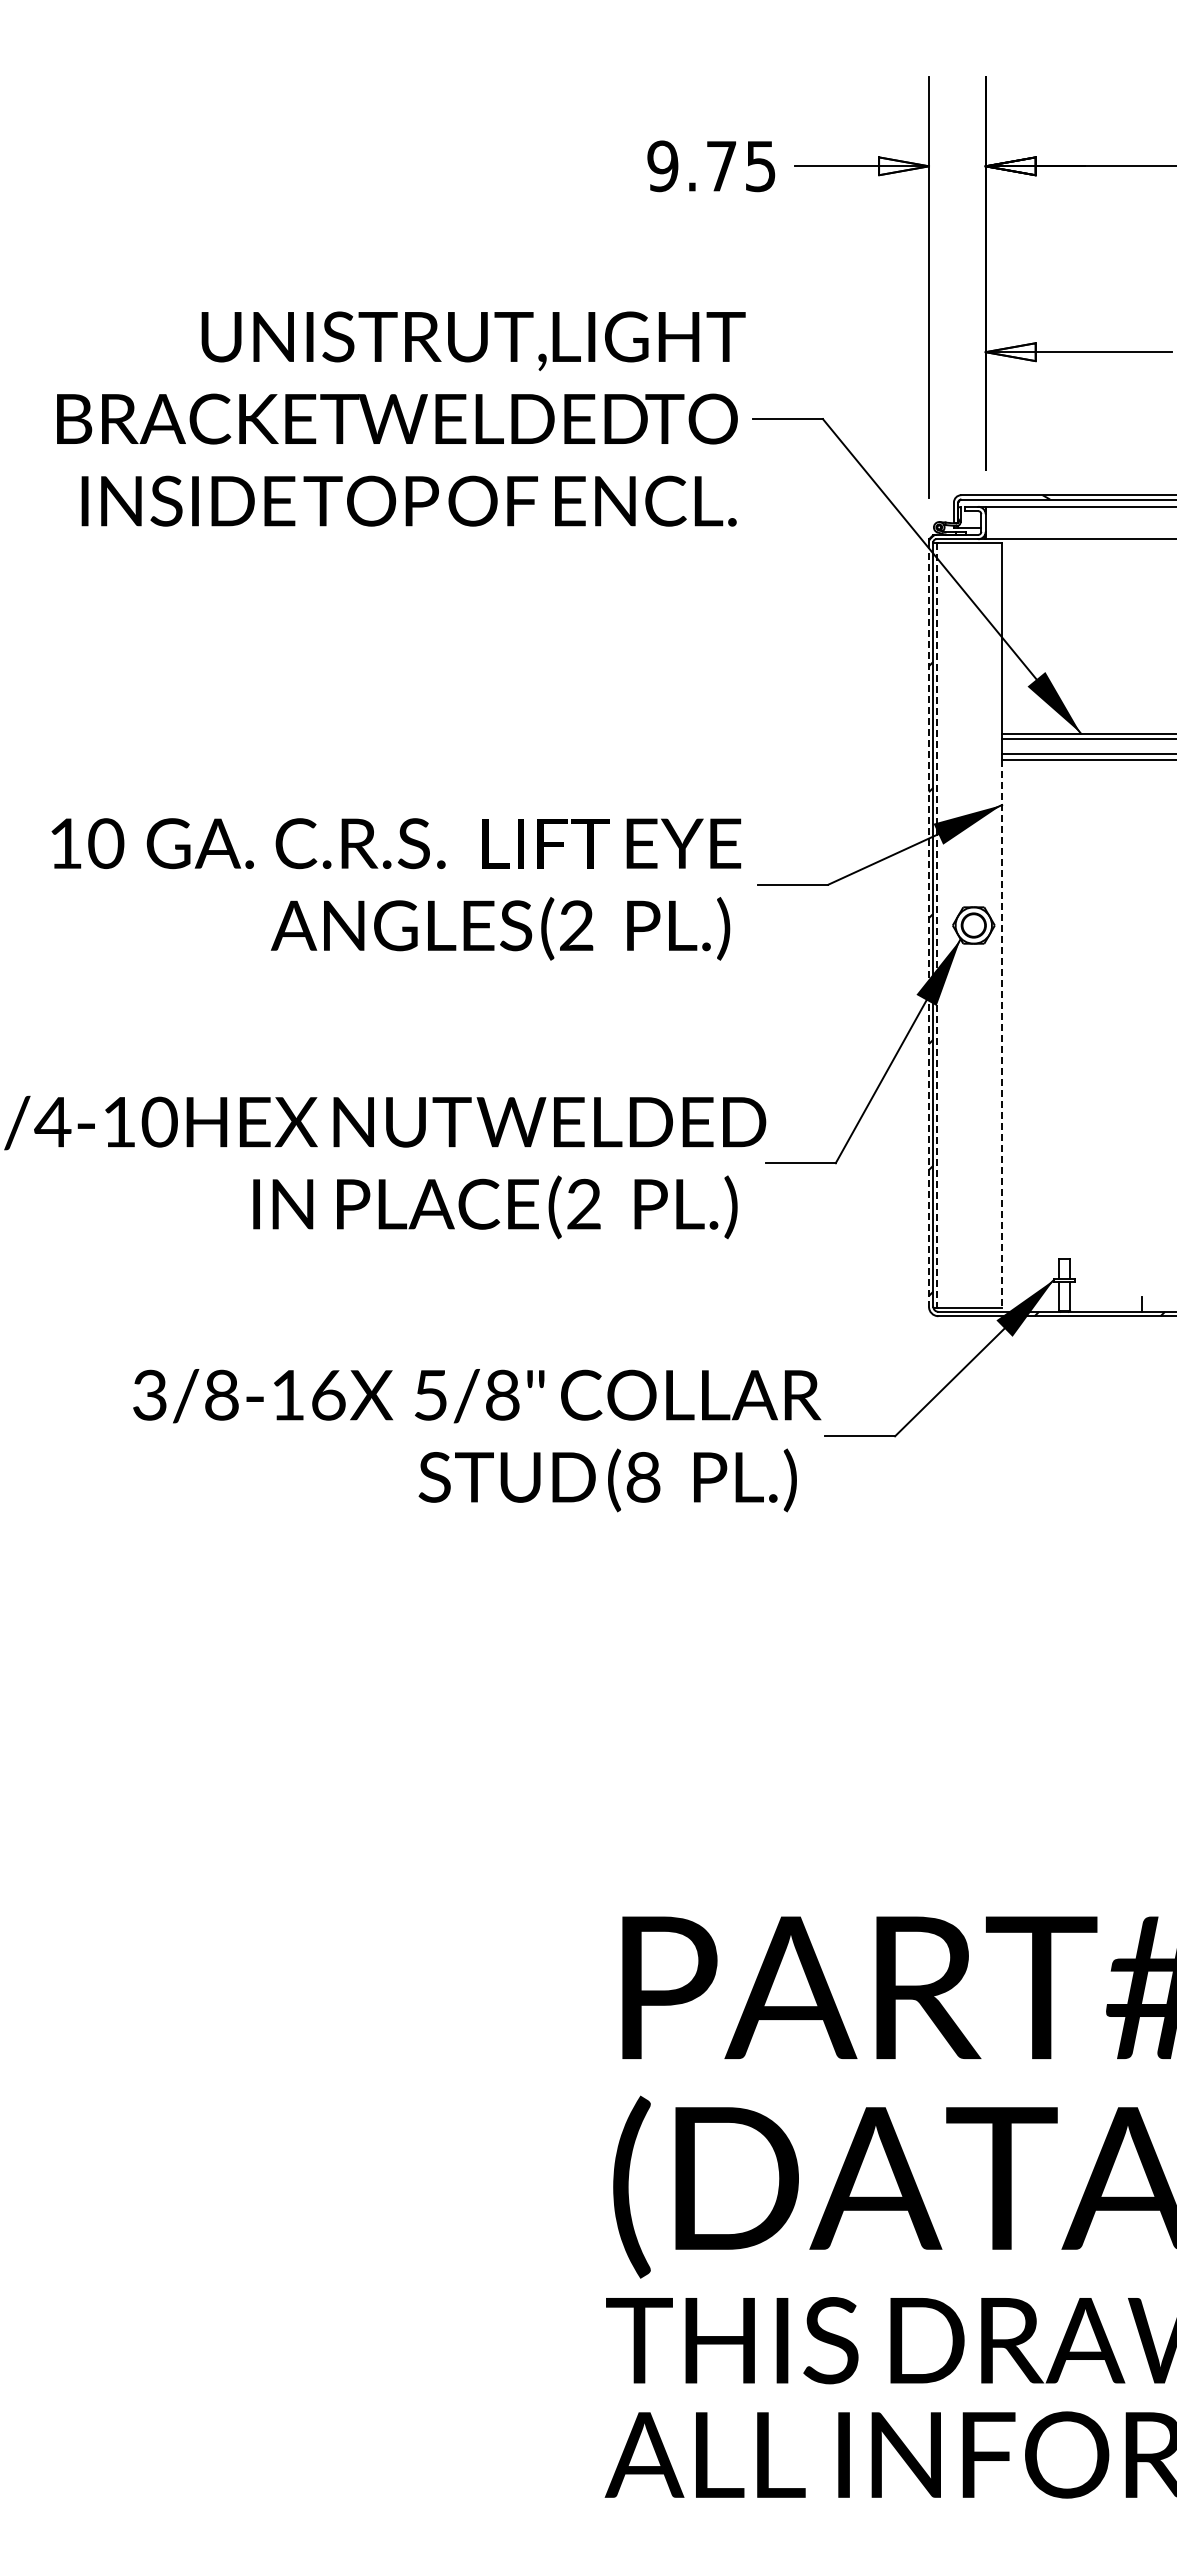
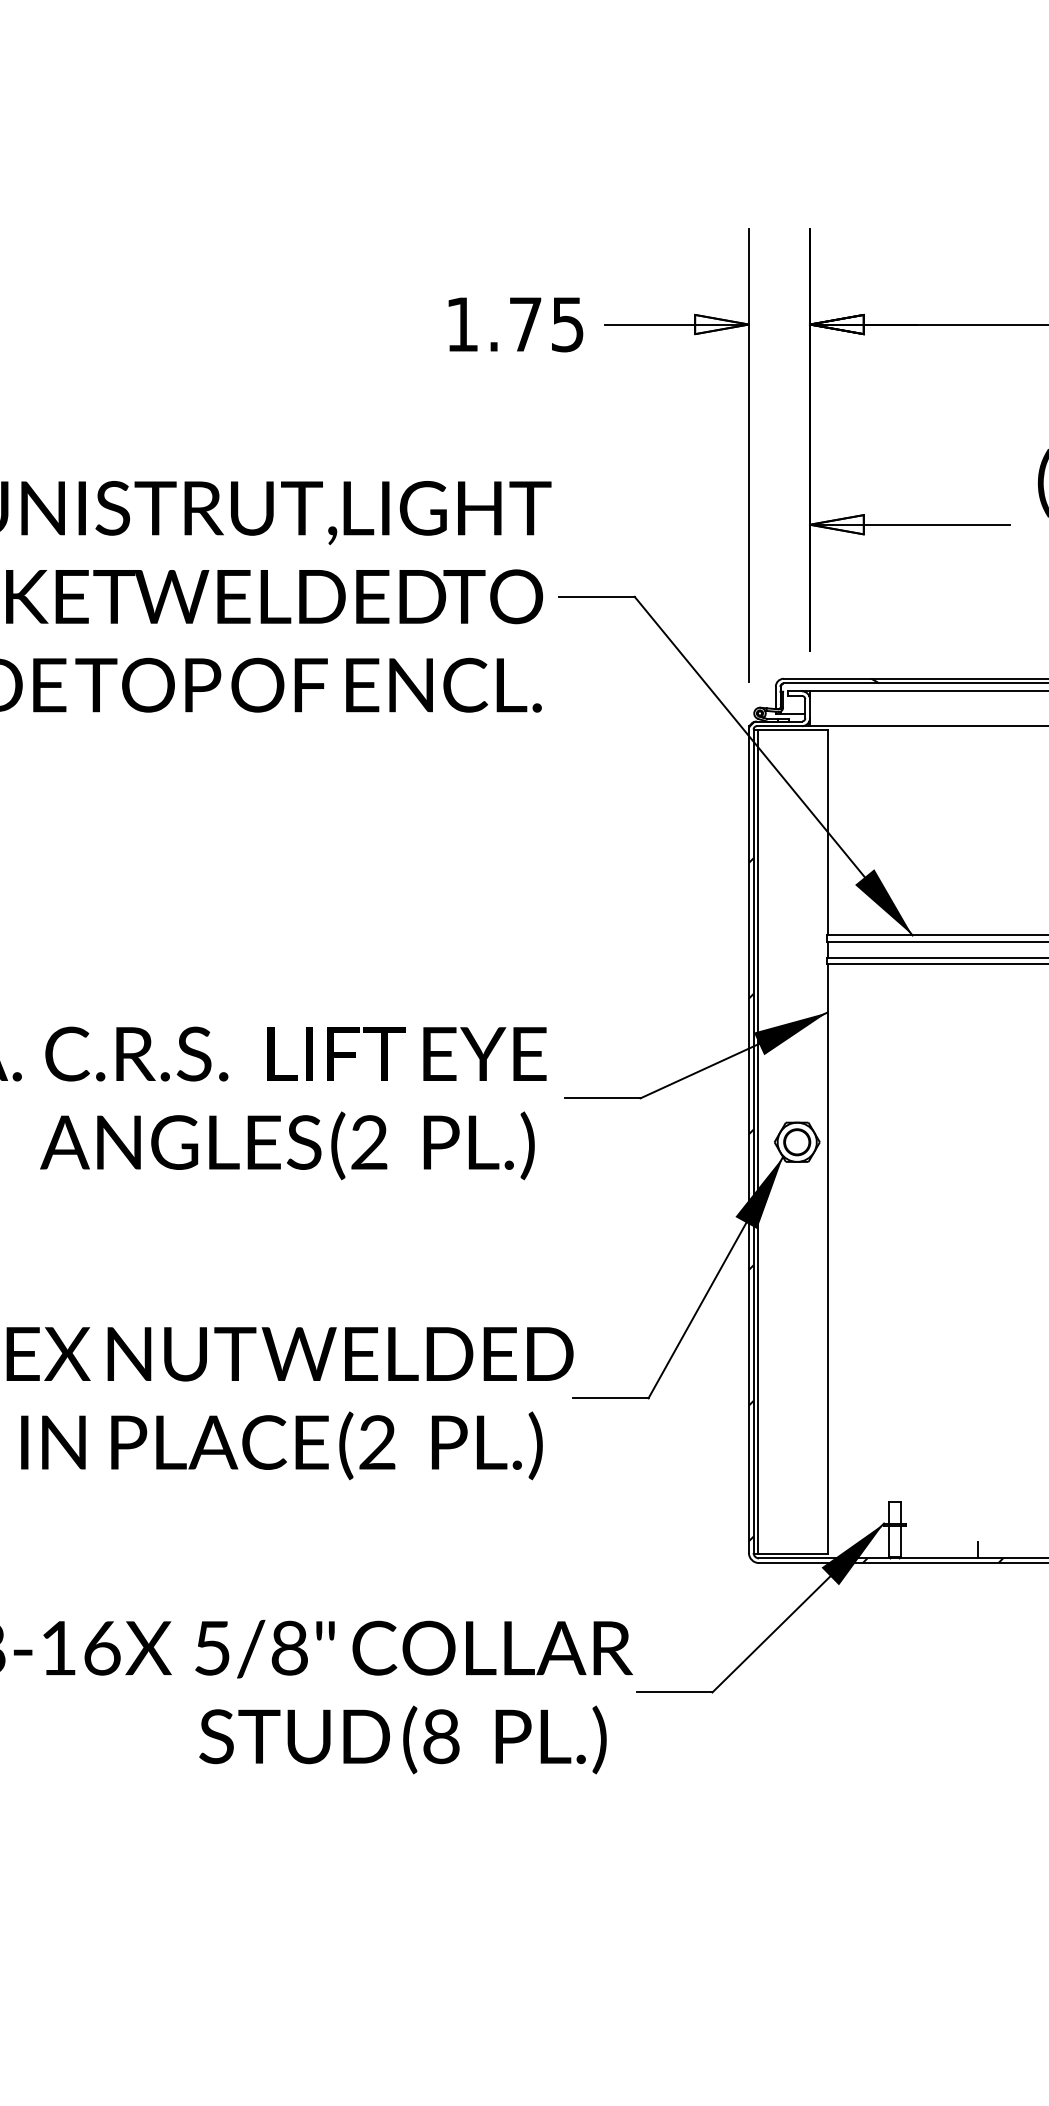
text: (662, 166) -> (461, 324), 9.75 -> 1.75
line: (928, 925) -> (748, 1142), dashed -> solid
line: (937, 925) -> (758, 1142), dashed -> solid
line: (1002, 1034) -> (828, 1259), dashed -> solid

